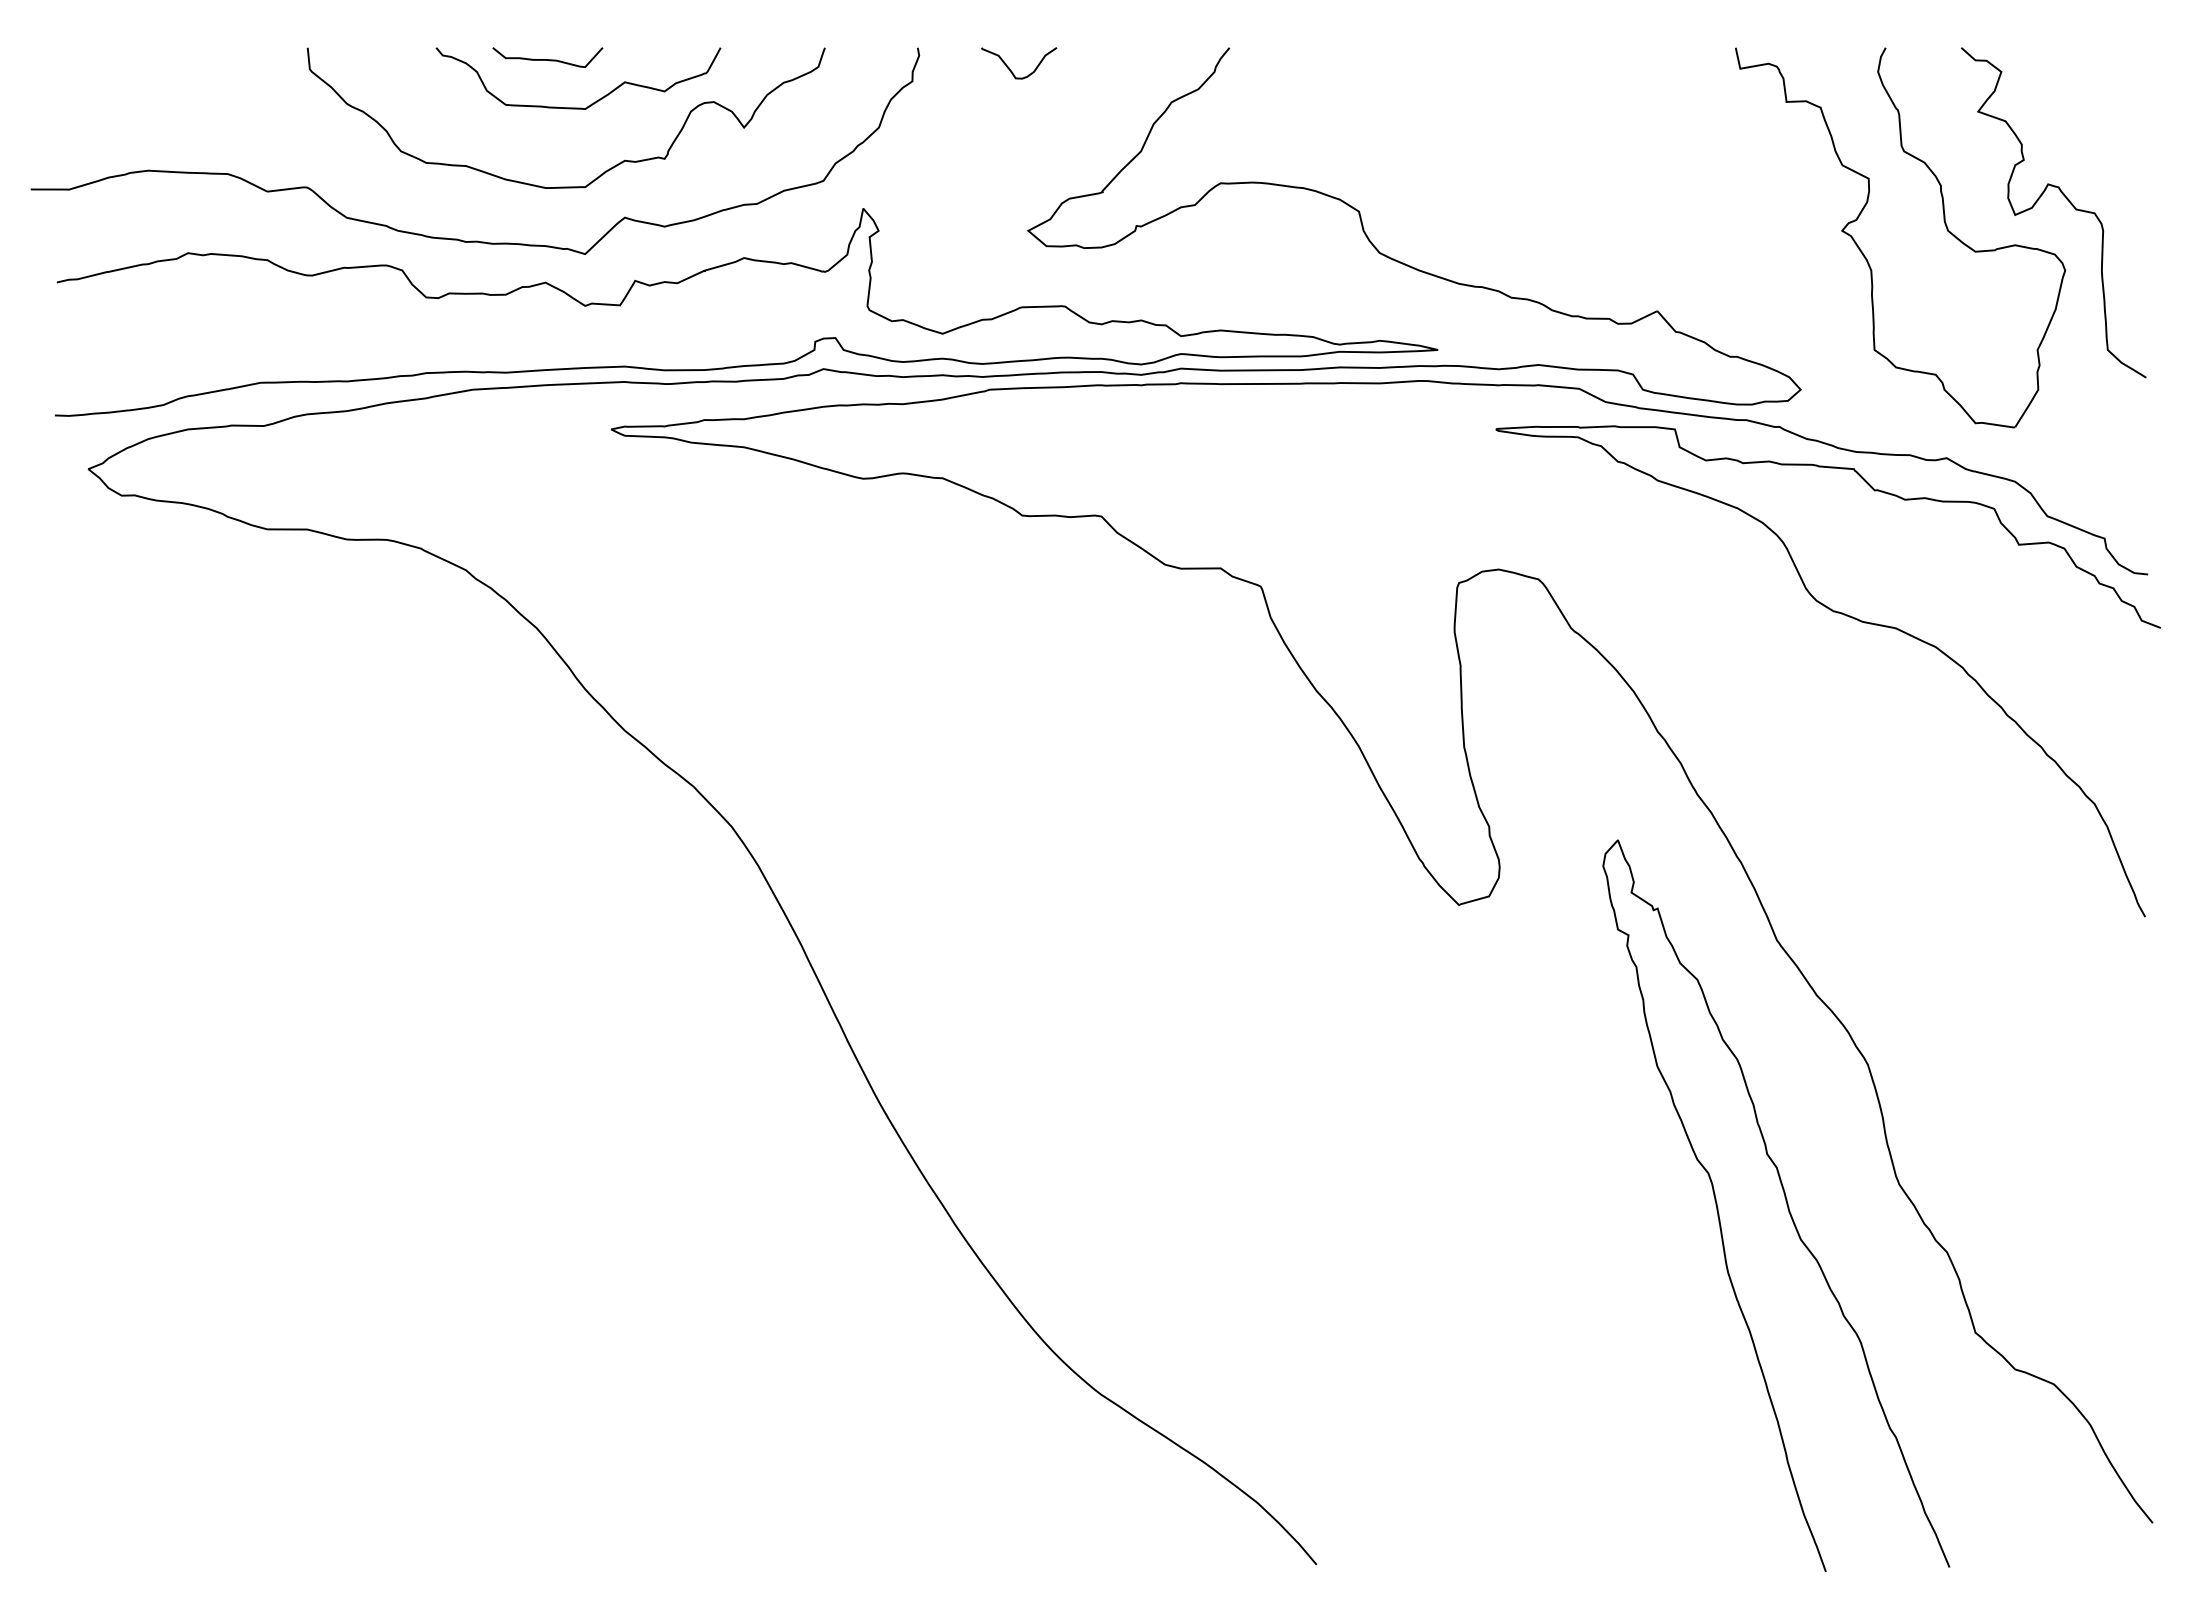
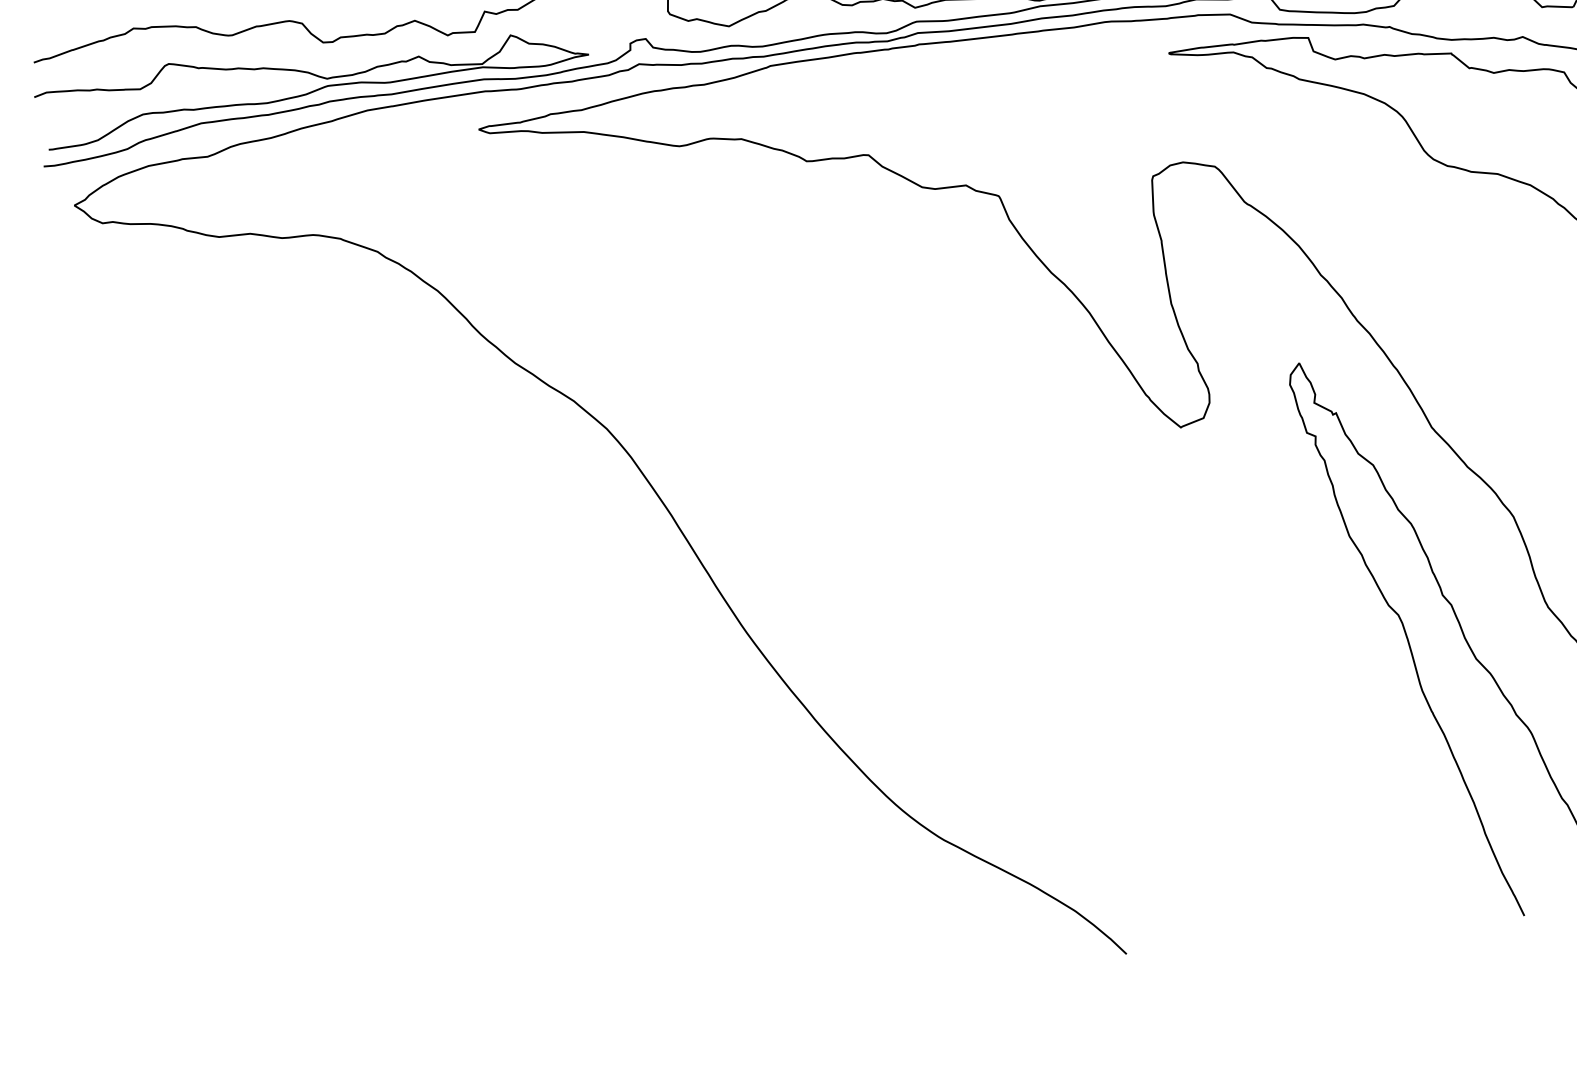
curve: (408, 356) -> (314, 90), added

